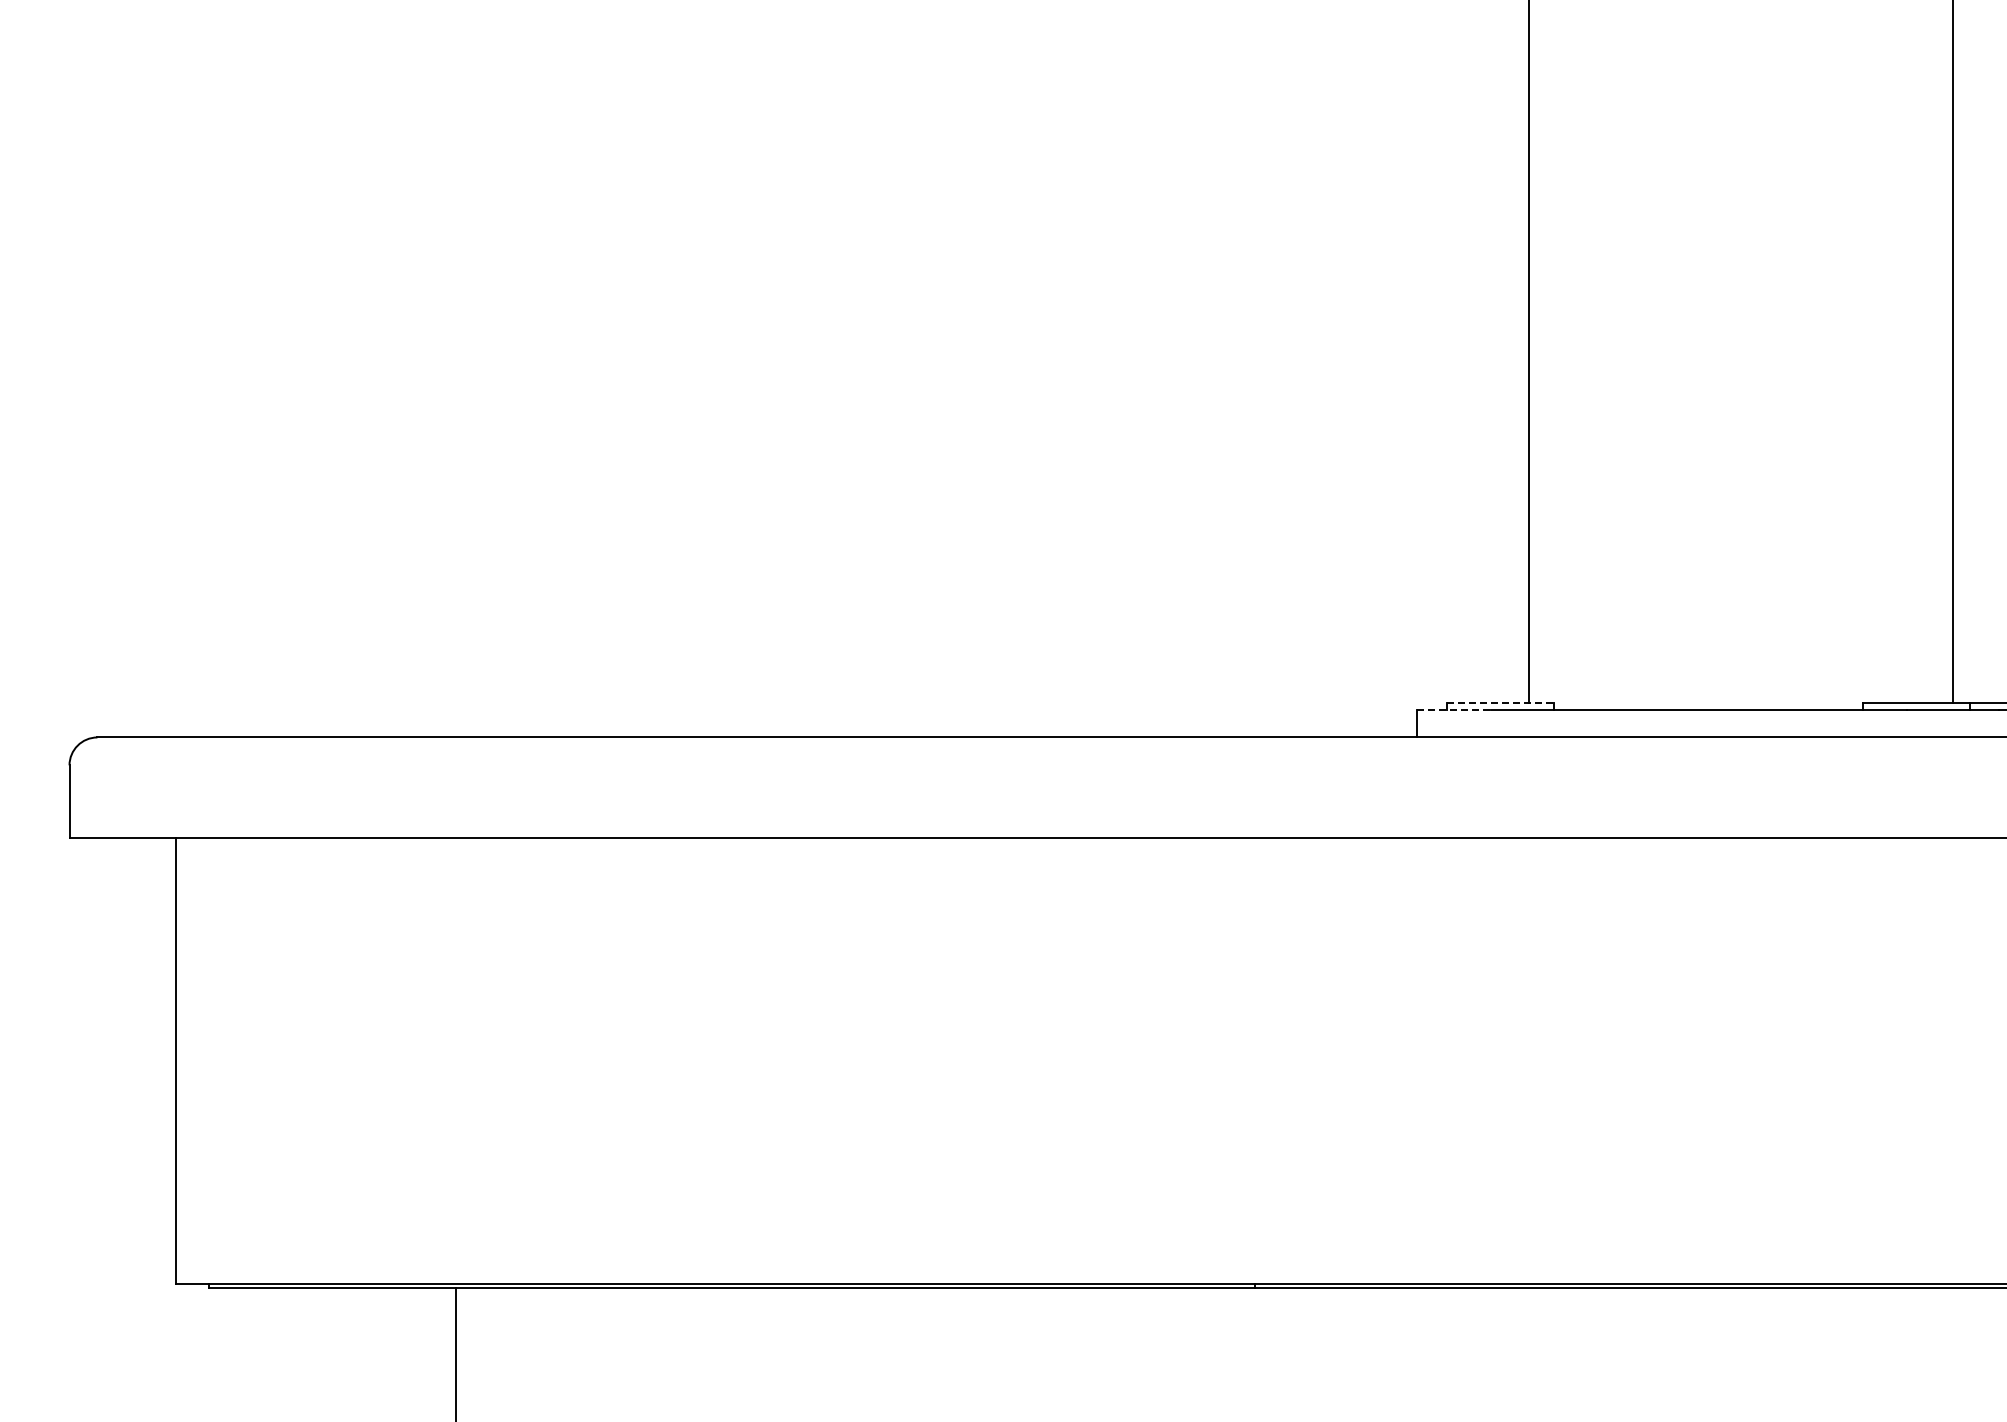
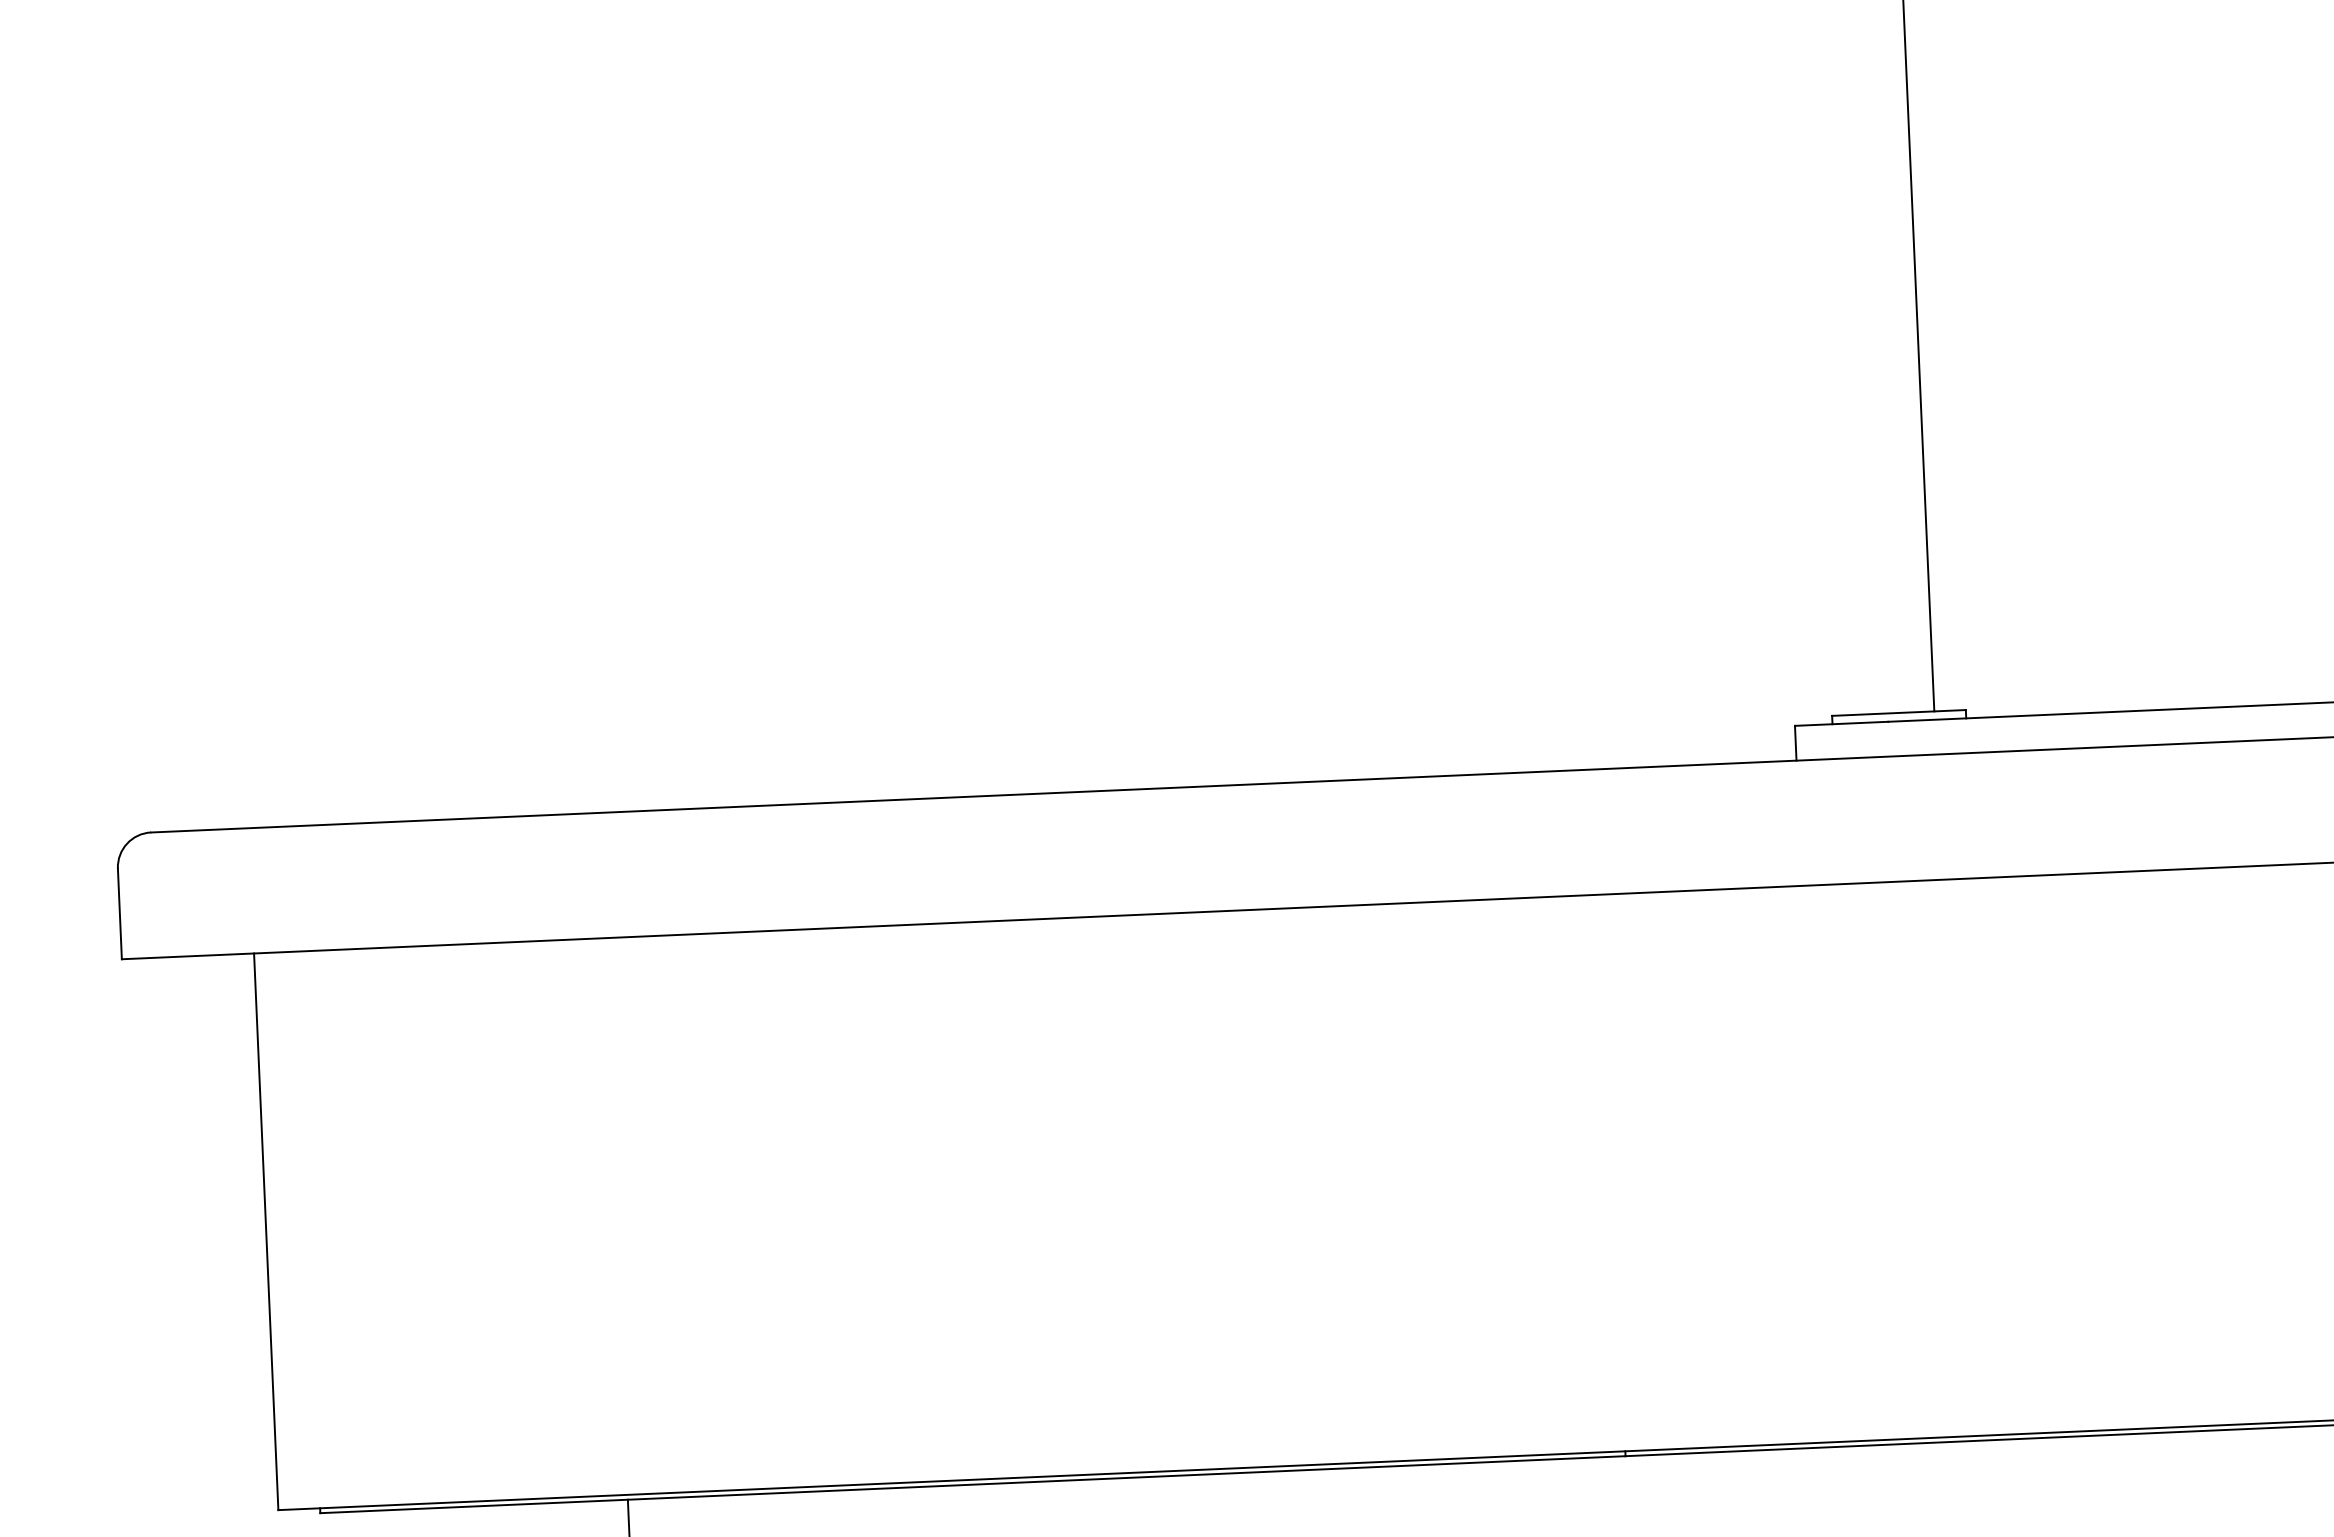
line: (1500, 702) -> (1899, 712), dashed -> solid
line: (1454, 709) -> (1842, 723), dashed -> solid

